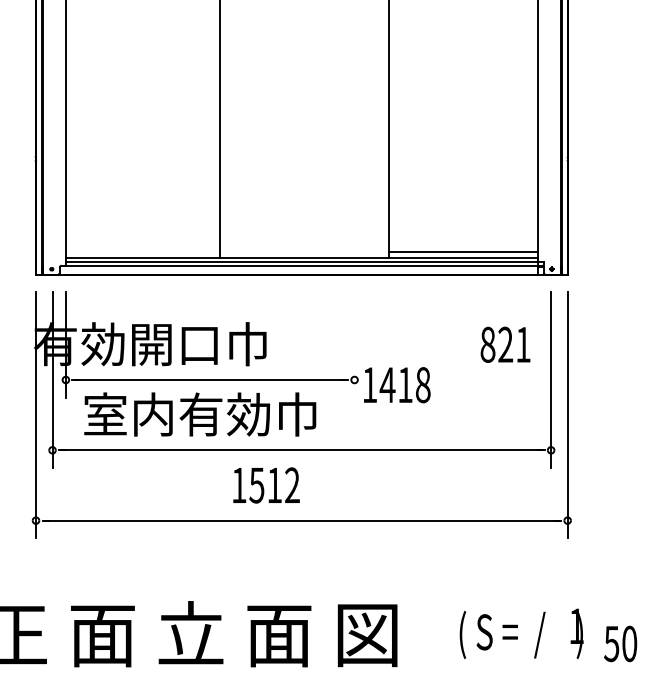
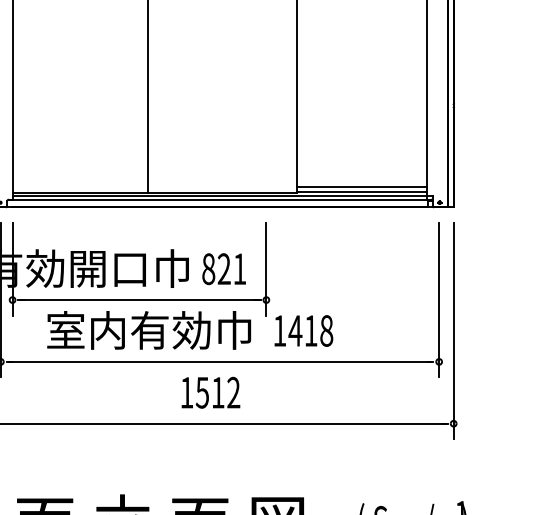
line: (354, 344) -> (266, 268), added
text: (505, 344) -> (224, 268), moved
text: (397, 385) -> (304, 331), moved
text: (200, 414) -> (149, 330), moved
text: (266, 485) -> (210, 392), moved

